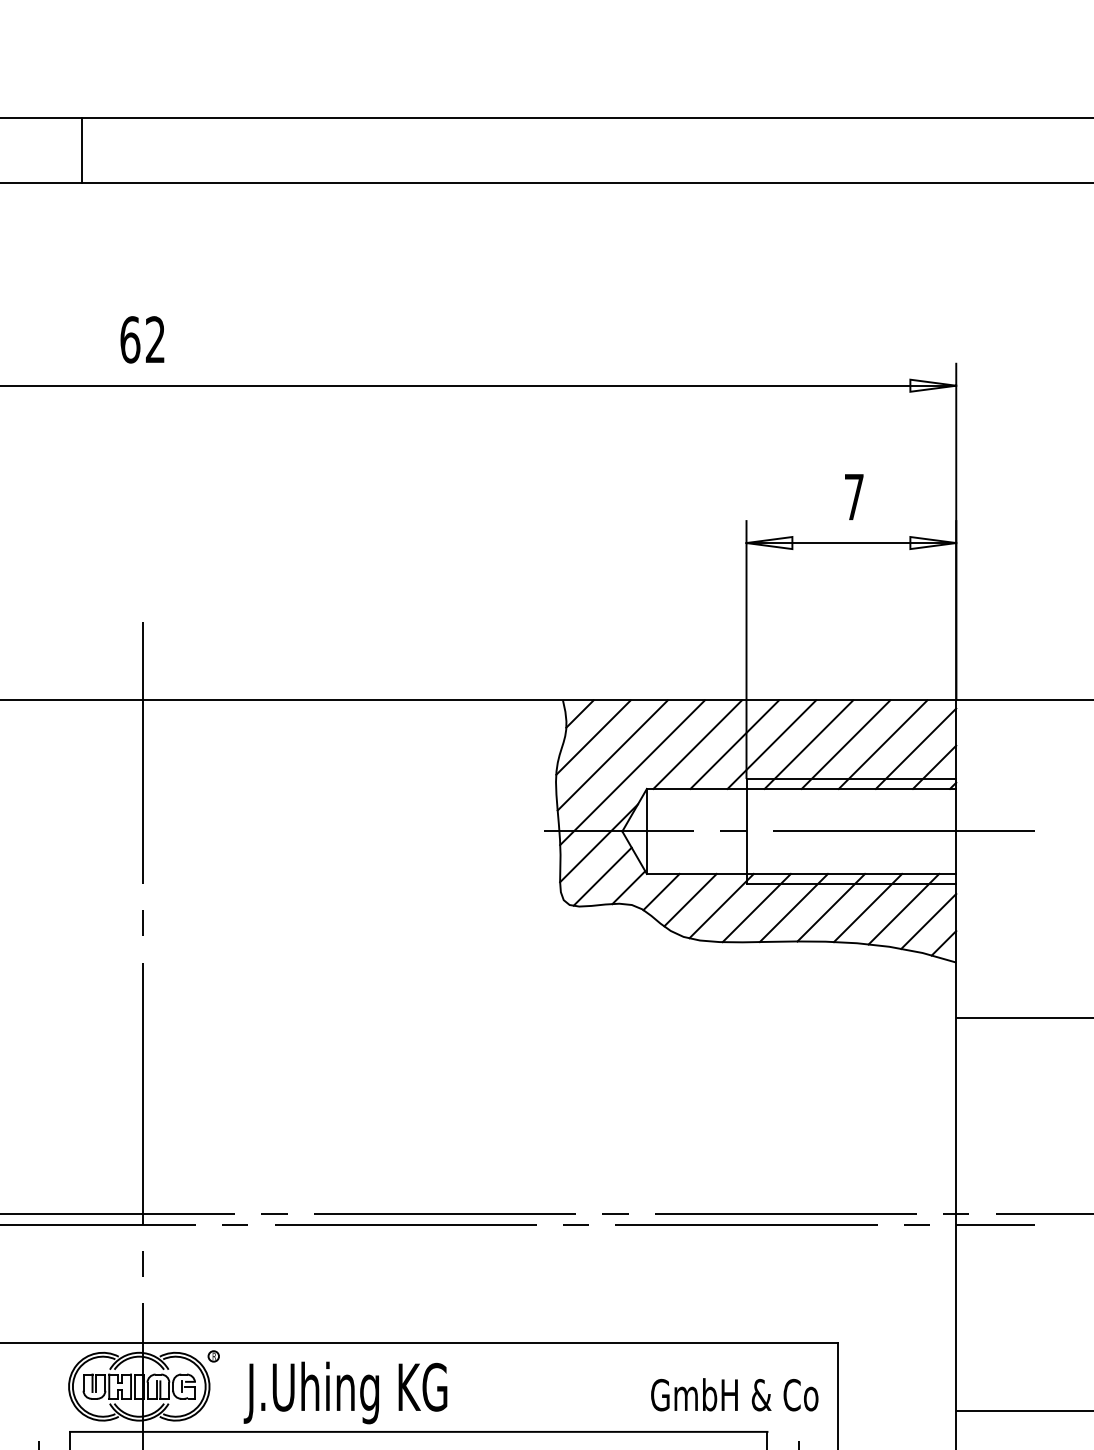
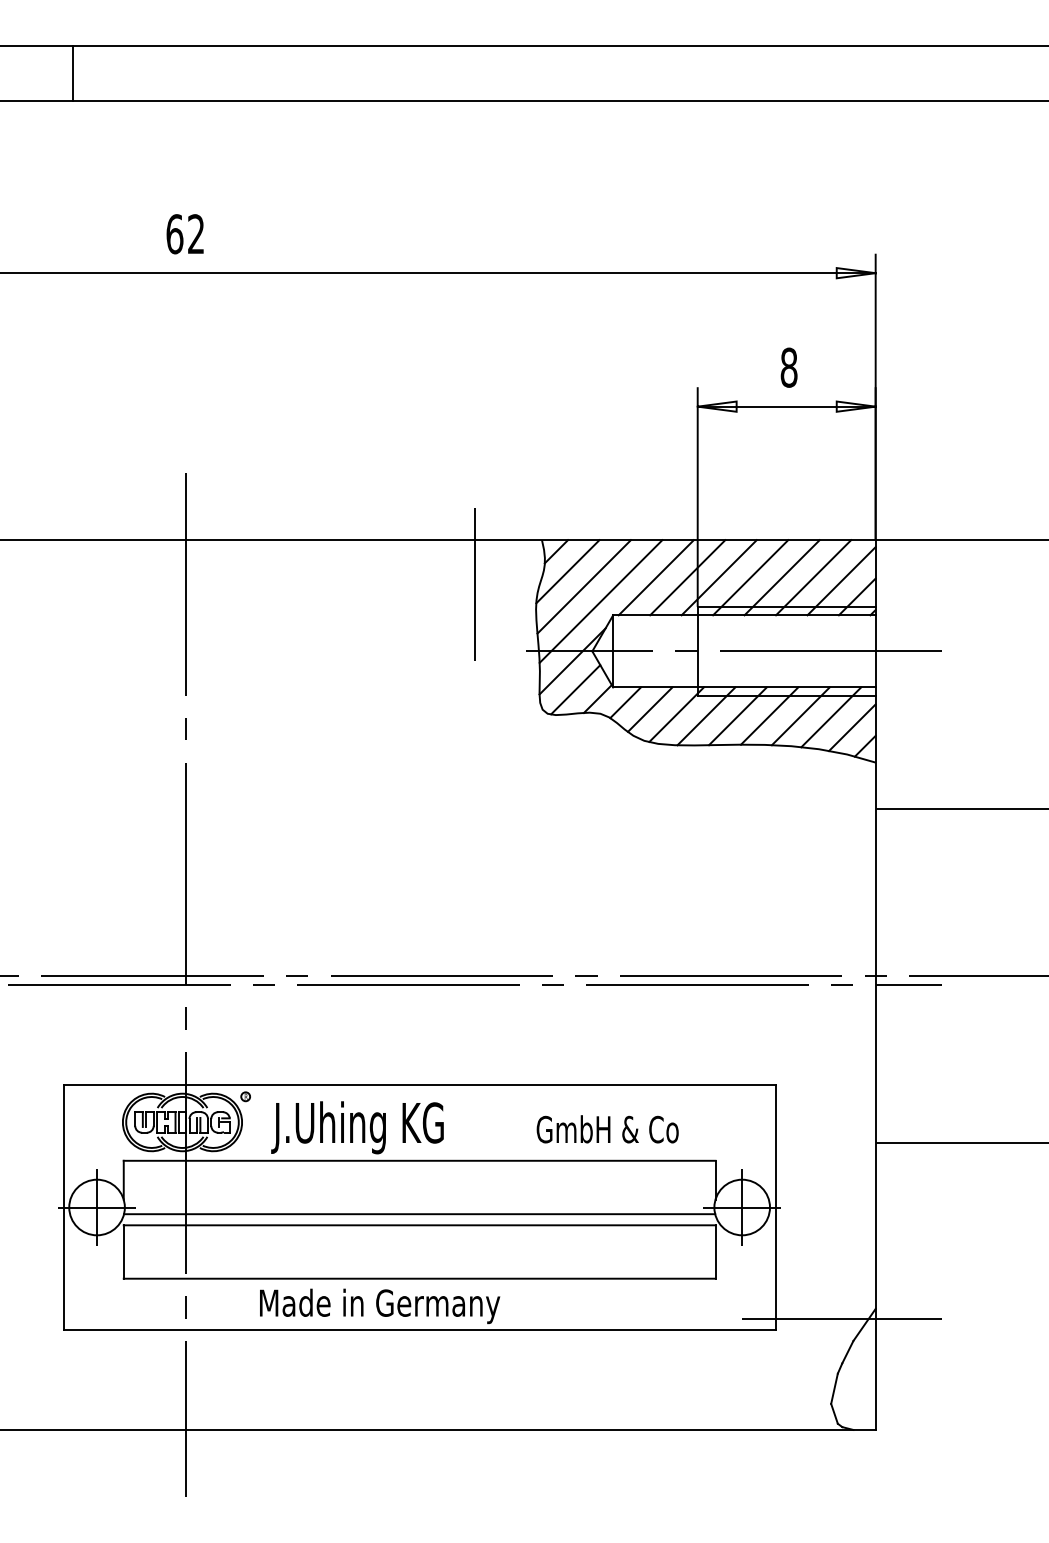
line: (82, 150) -> (73, 73), moved
text: (853, 496) -> (788, 367), 7 -> 8
line: (484, 752) -> (475, 584), added
text: (734, 1394) -> (607, 1129), moved

